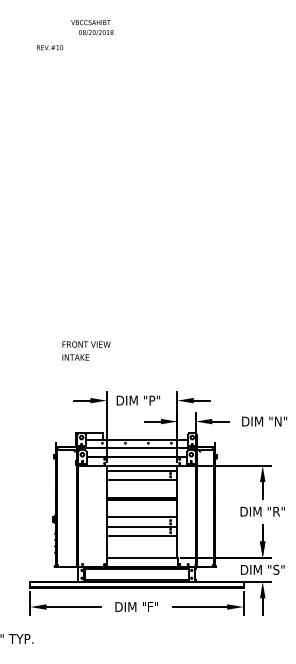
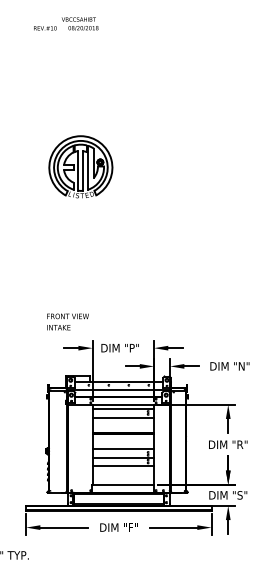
text: (50, 47) -> (45, 28), moved
part: (92, 191) -> (80, 166), added
text: (85, 350) -> (67, 321), moved

